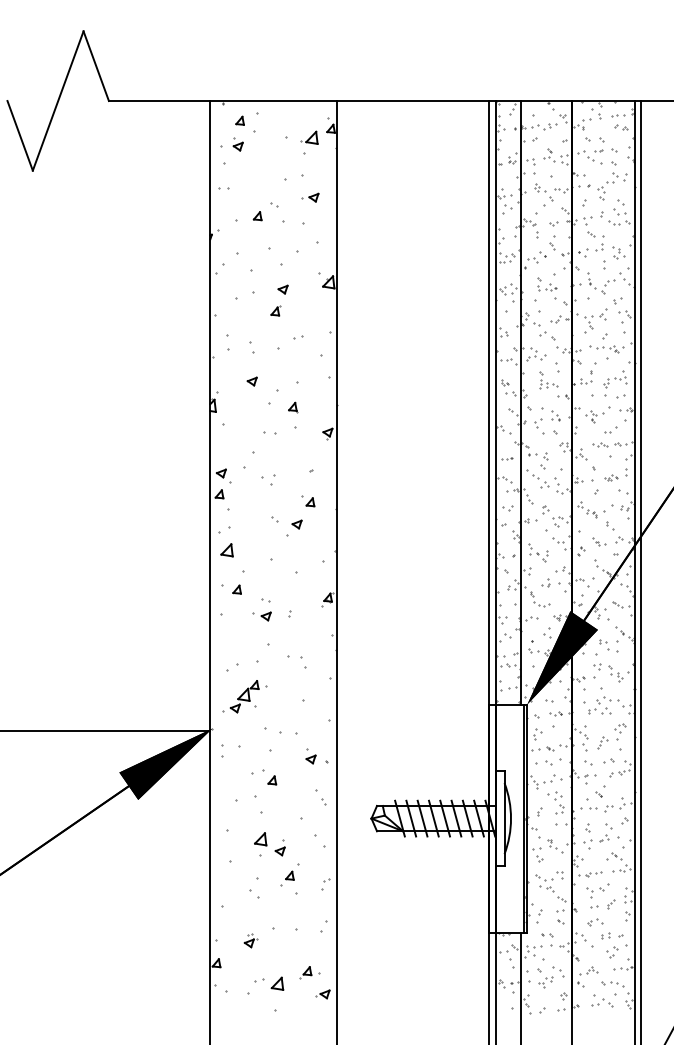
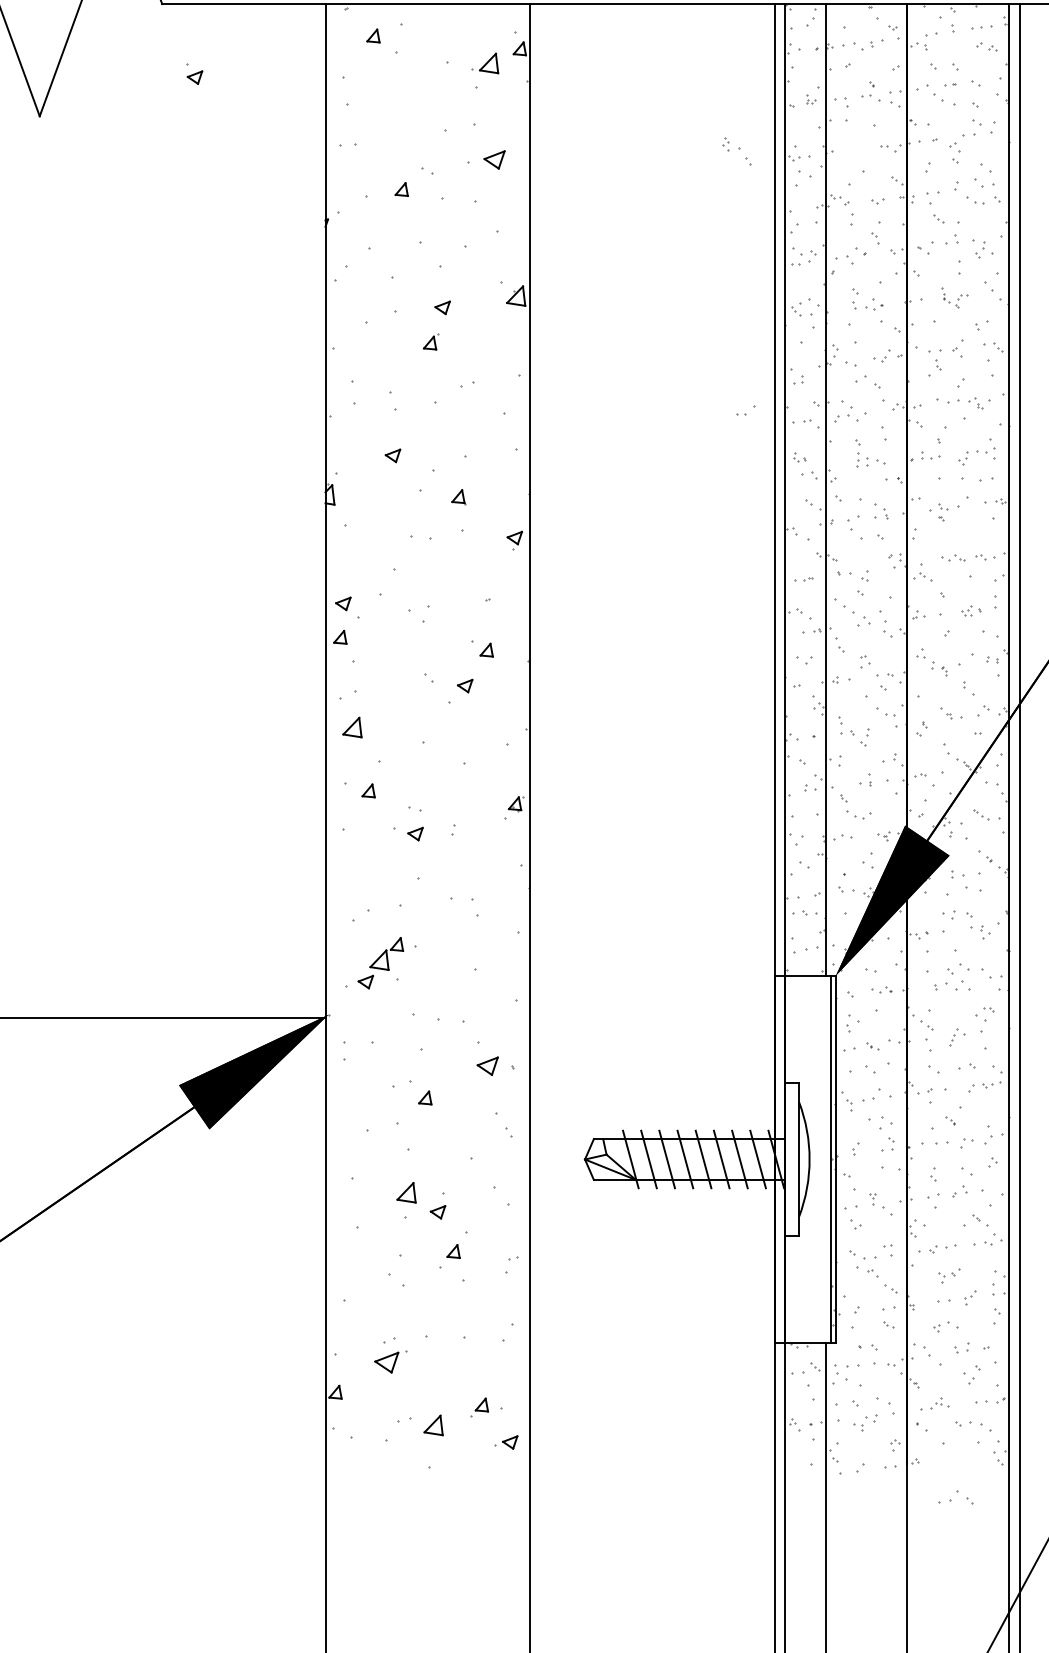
part: (237, 144) -> (193, 74), moved
part: (543, 192) -> (736, 151), moved
part: (310, 197) -> (486, 159), size x1.4
part: (601, 283) -> (955, 297), size x0.6
part: (610, 429) -> (745, 410), moved
part: (310, 756) -> (486, 1059), size x1.4
part: (597, 890) -> (948, 1275), size x0.6
part: (250, 940) -> (390, 1355), size x1.6
part: (602, 1002) -> (956, 1497), moved

